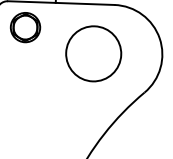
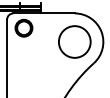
circle: (93, 52) -> (74, 41), moved

